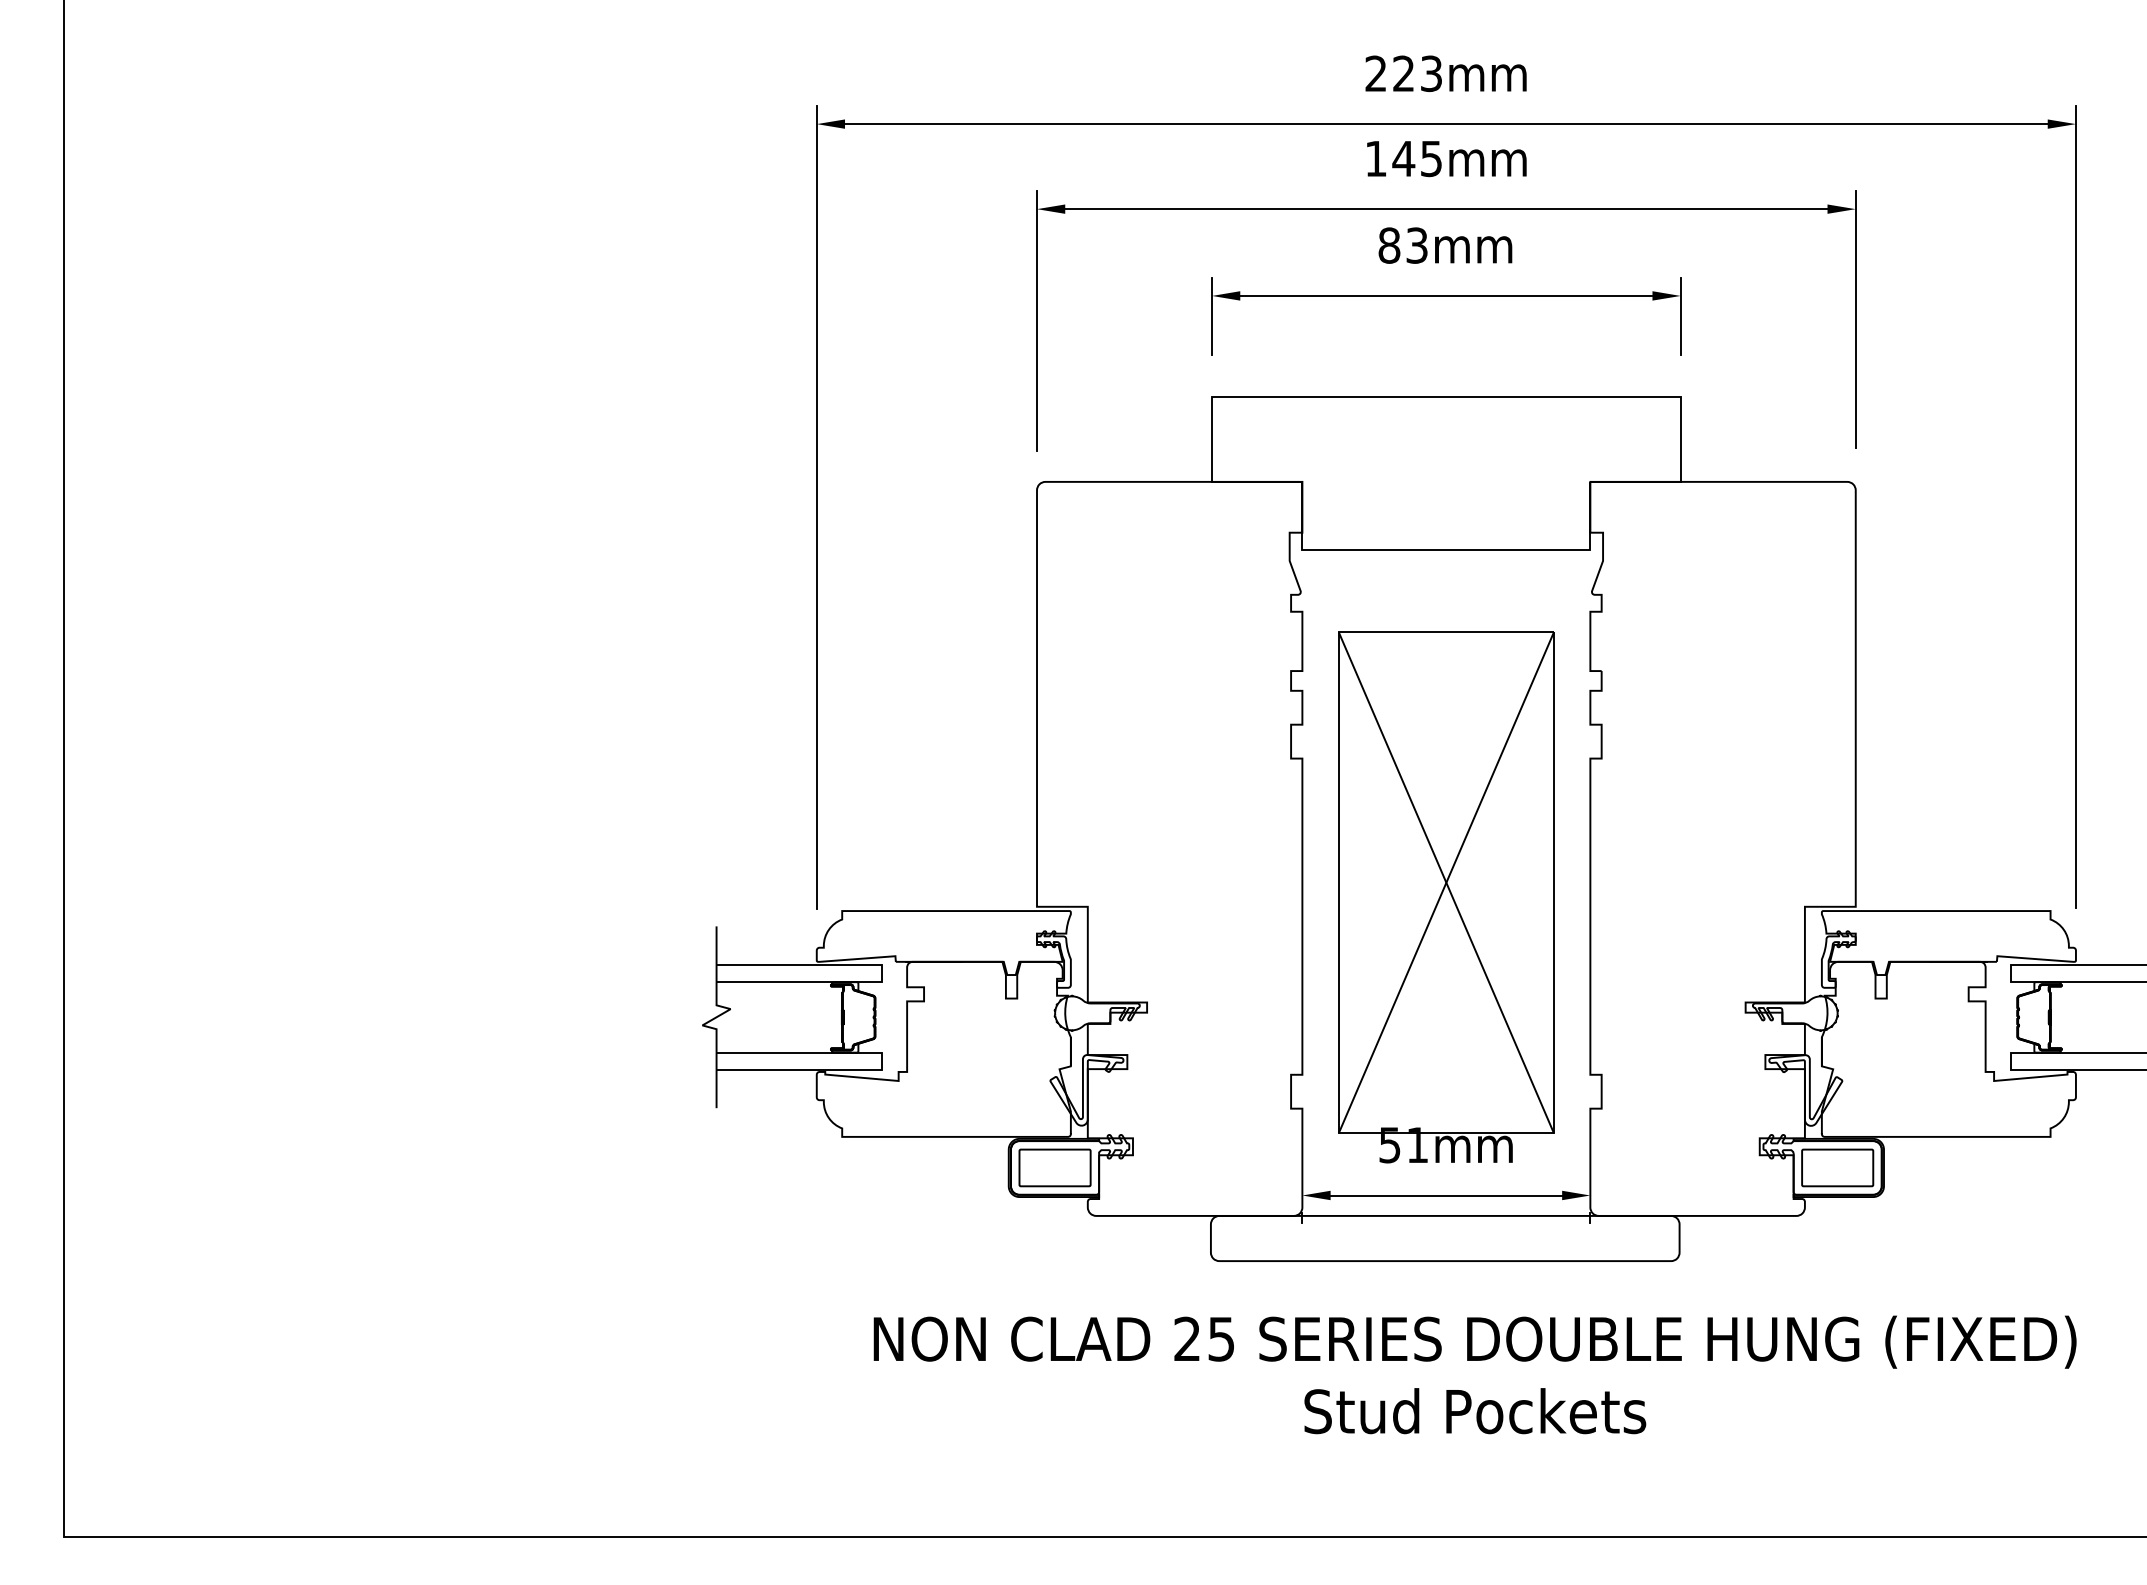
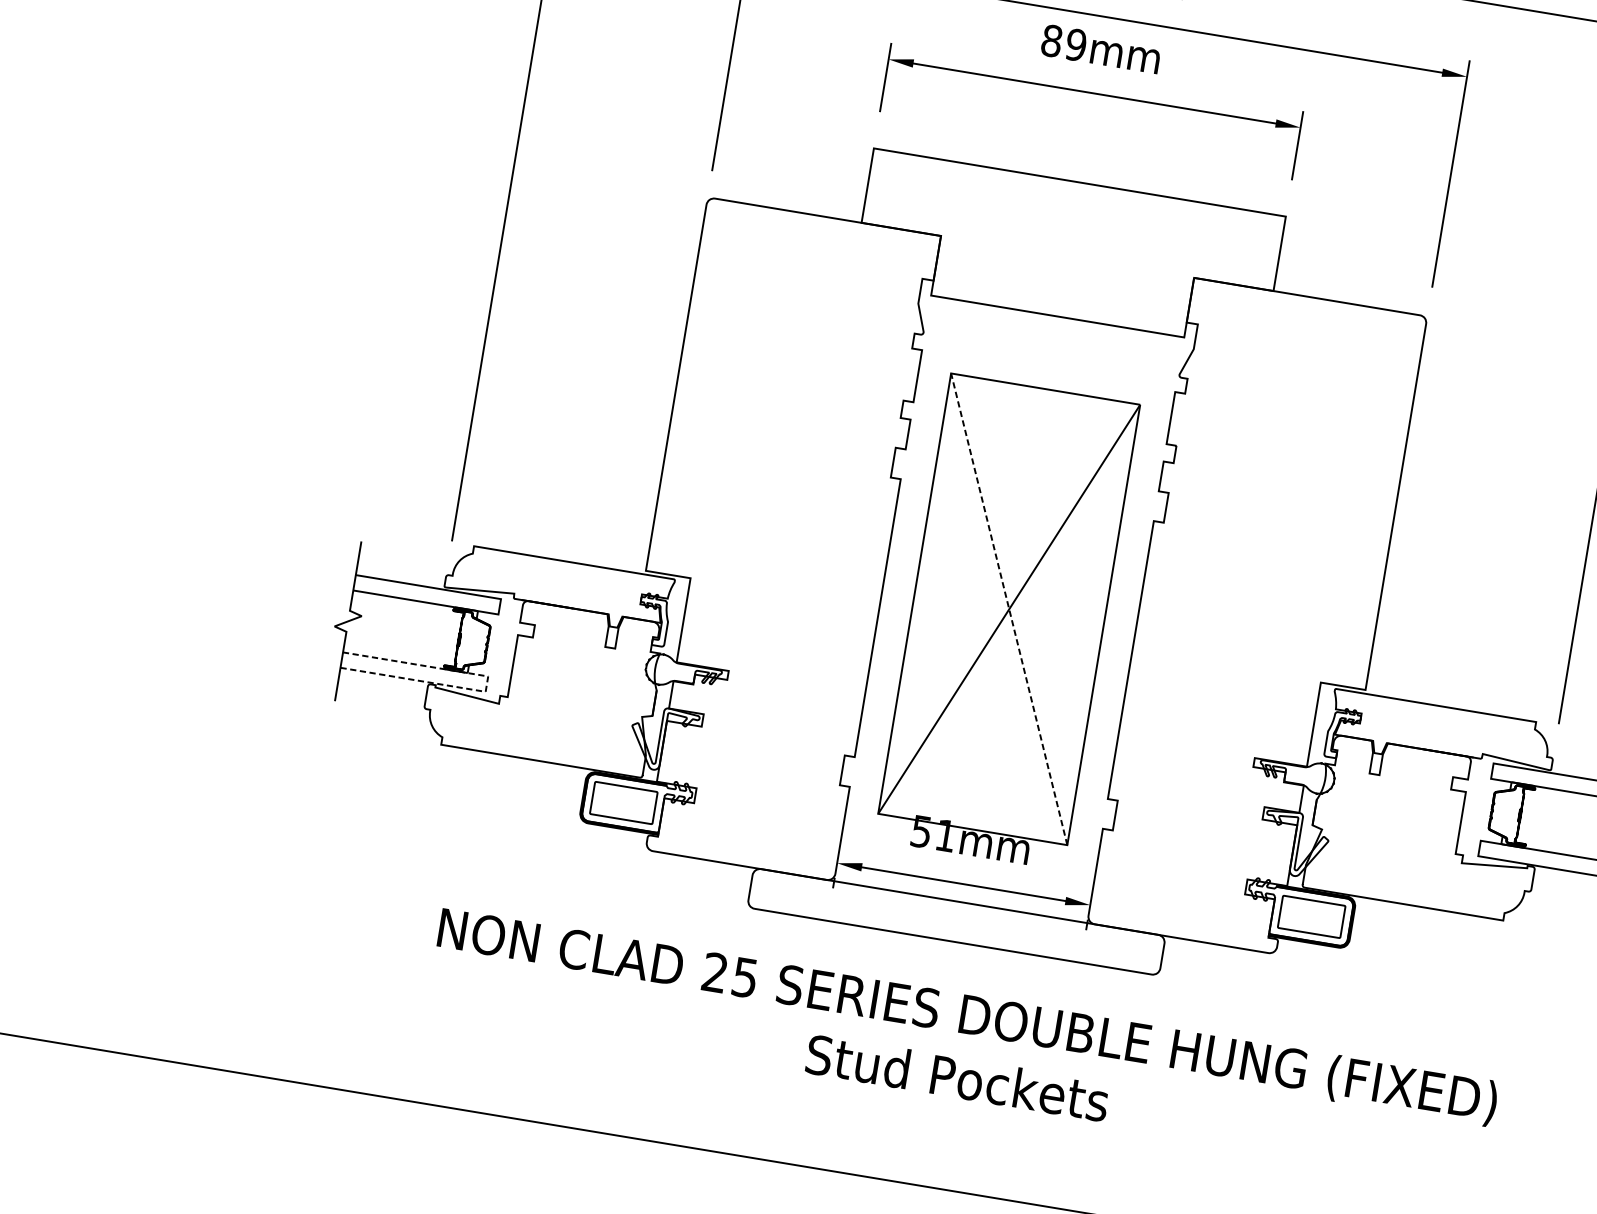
text: (1416, 245) -> (1075, 44), 83mm -> 89mm
line: (1446, 882) -> (1009, 609), solid -> dashed
line: (881, 1061) -> (486, 684), solid -> dashed

